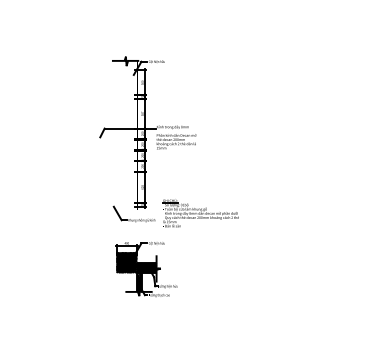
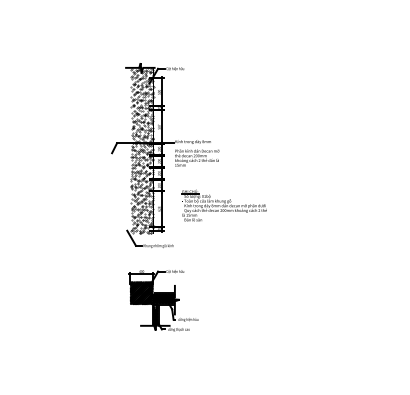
hatch: (127, 135) -> (142, 151), added
part: (200, 213) -> (223, 205), moved

